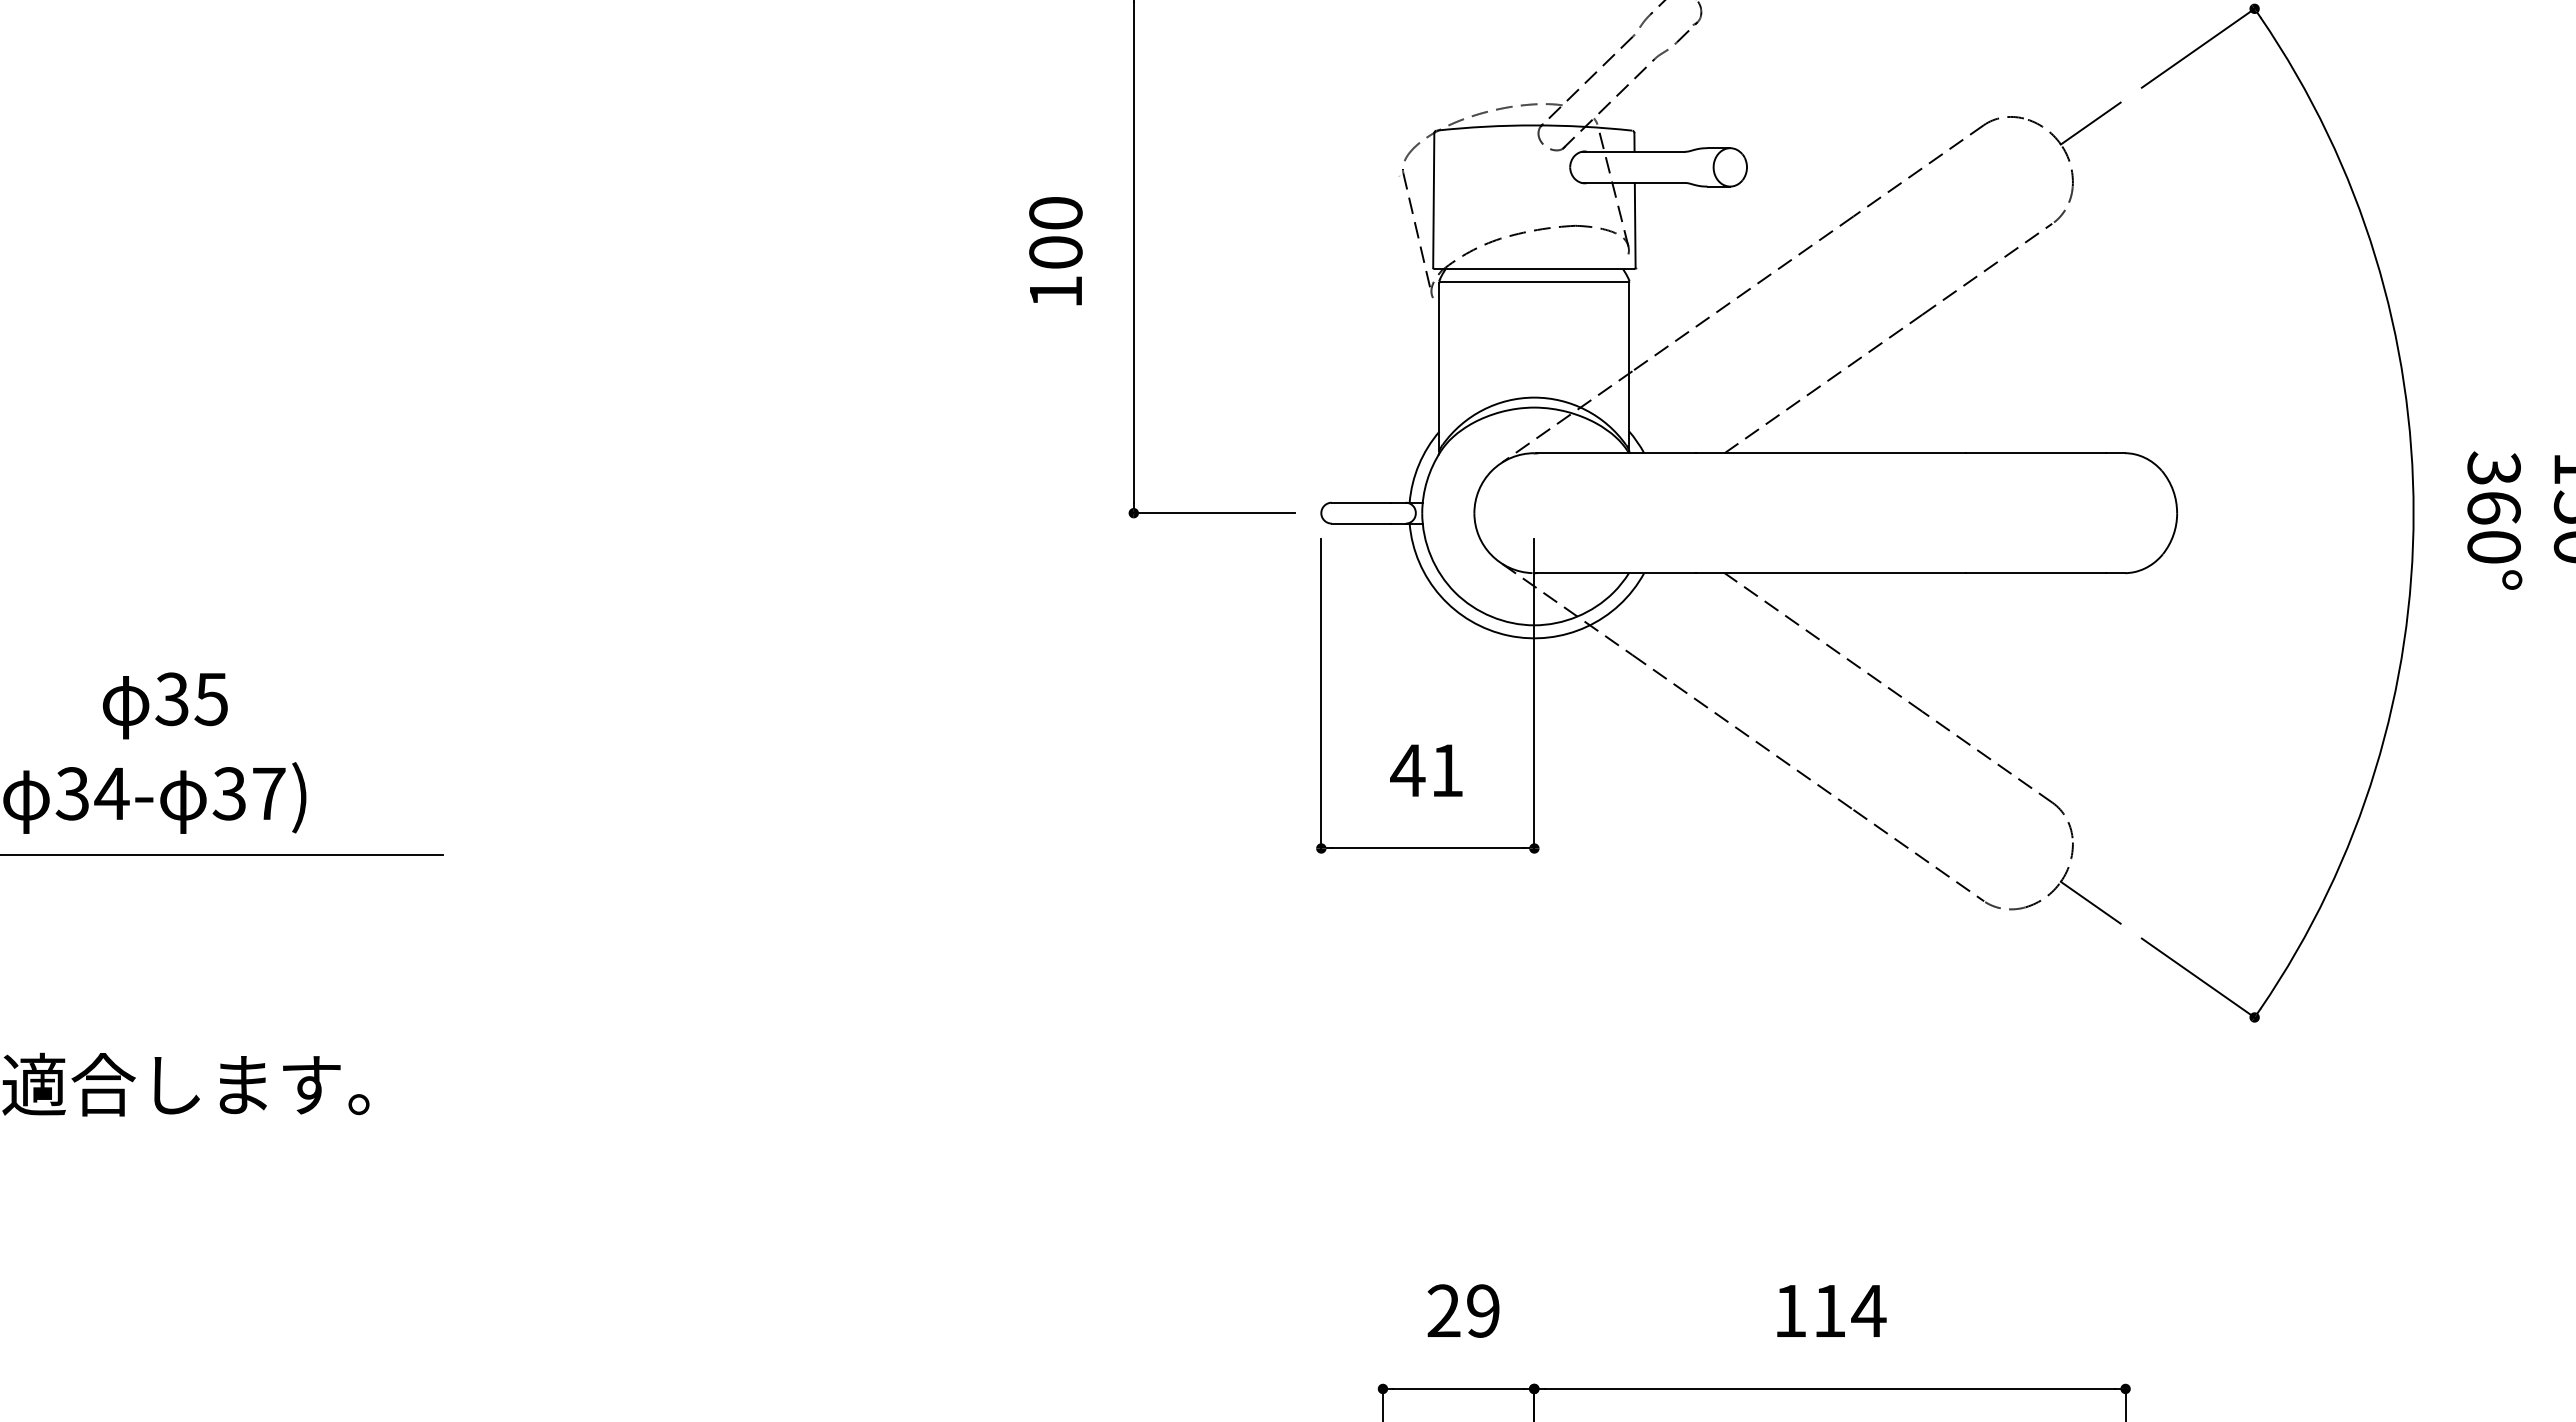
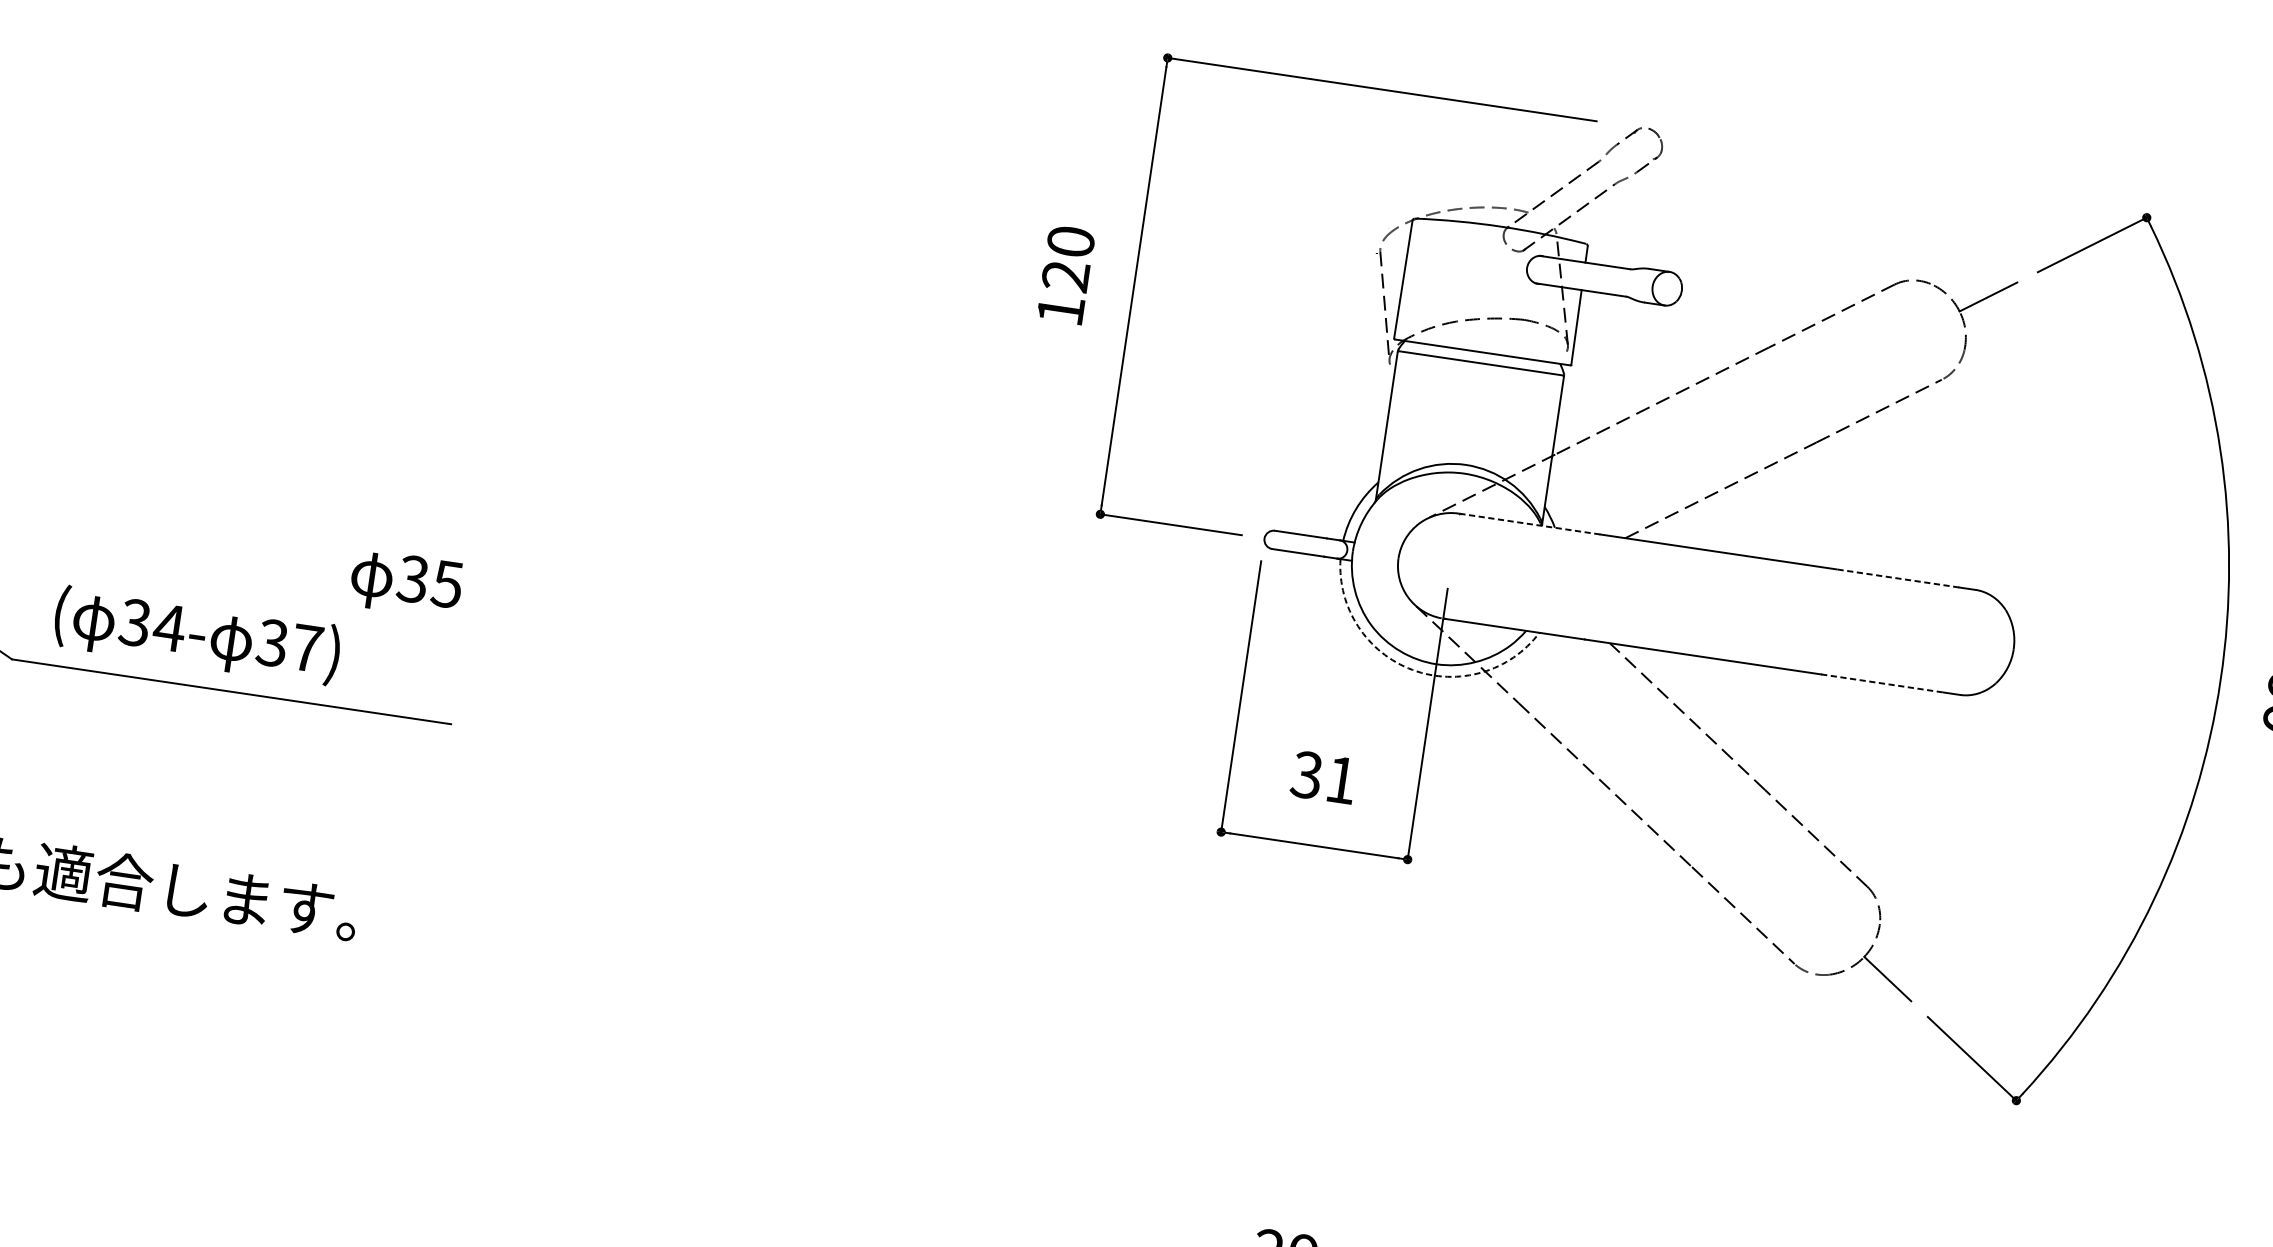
text: (1055, 252) -> (1065, 276), 100 -> 120
line: (1616, 453) -> (1530, 524), solid -> dashed
line: (2035, 453) -> (1897, 578), solid -> dashed
line: (2036, 573) -> (1882, 683), solid -> dashed
arc: (1508, 635) -> (1412, 669), solid -> dashed
text: (165, 705) -> (406, 583), moved
text: (1407, 770) -> (1306, 774), 41 -> 31

